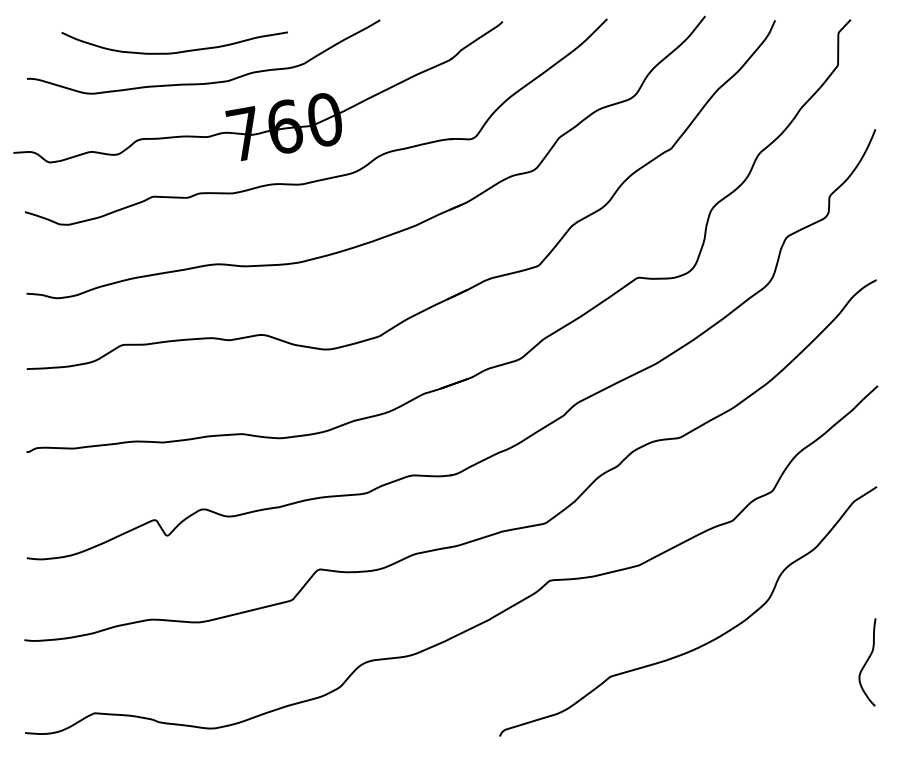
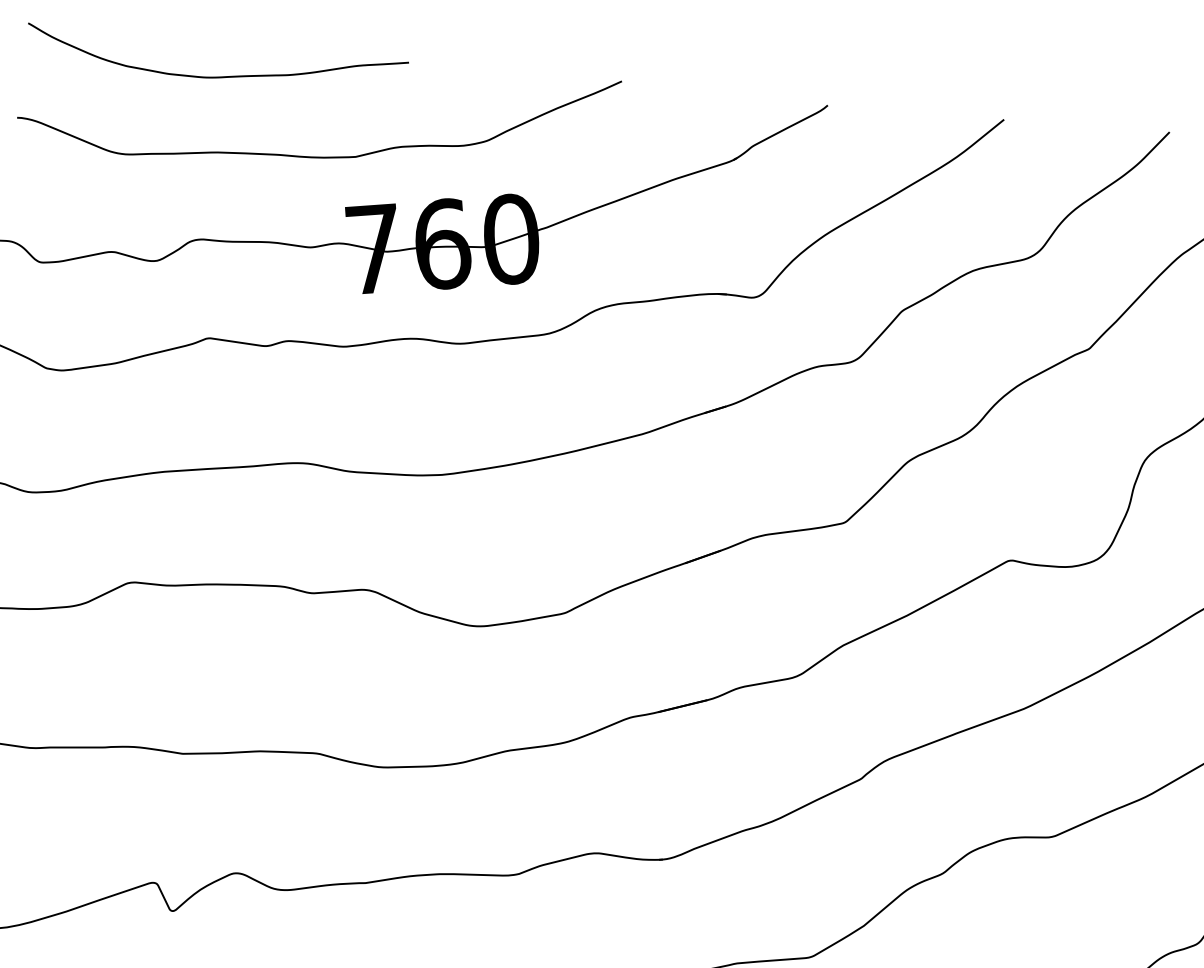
curve: (176, 51) -> (218, 75), moved

